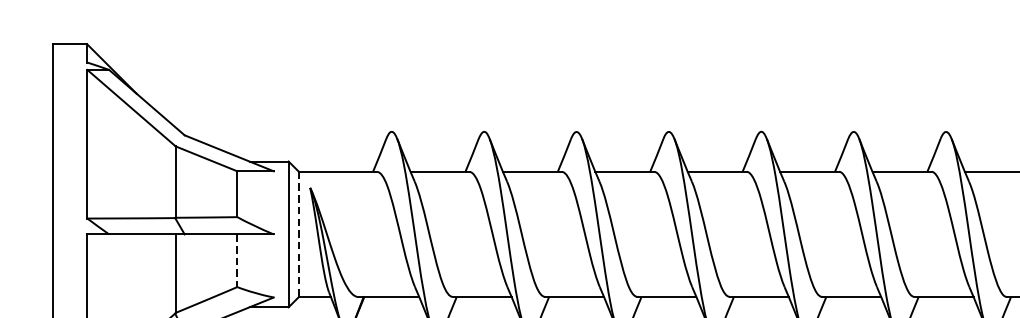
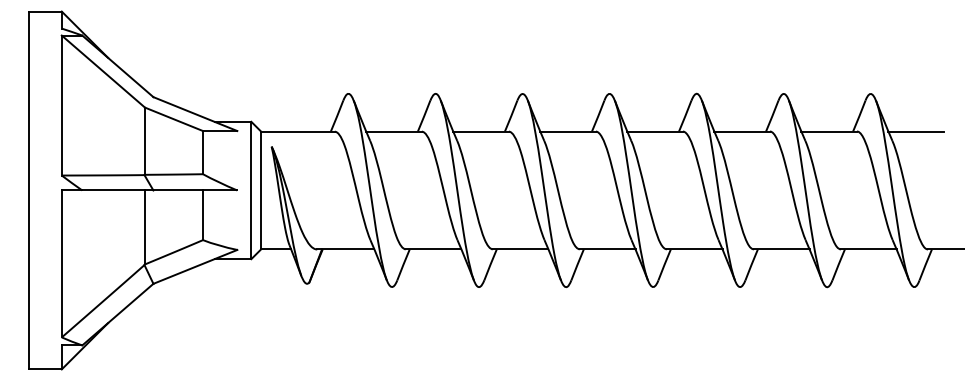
line: (299, 234) -> (261, 190), dashed -> solid
line: (237, 260) -> (203, 215), dashed -> solid

